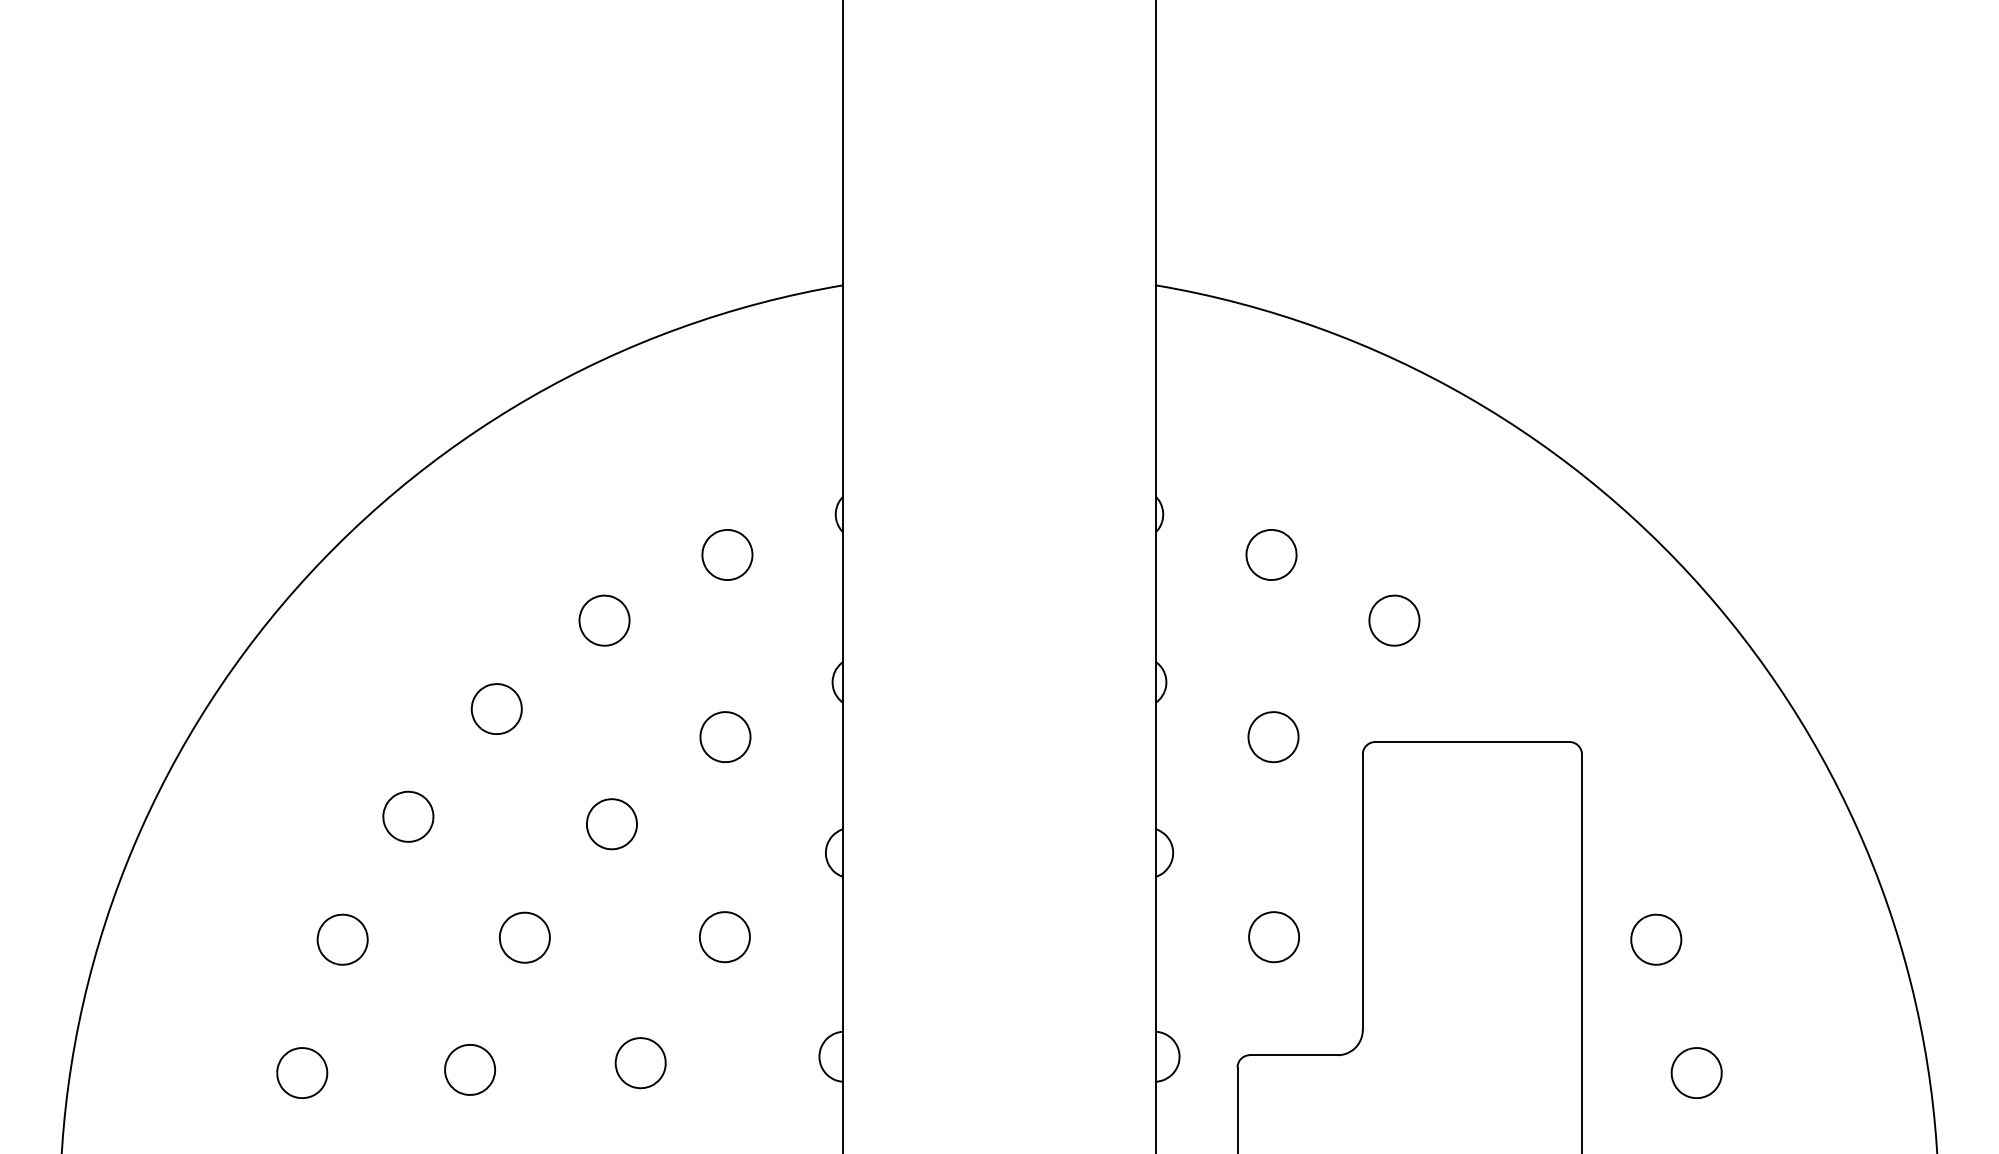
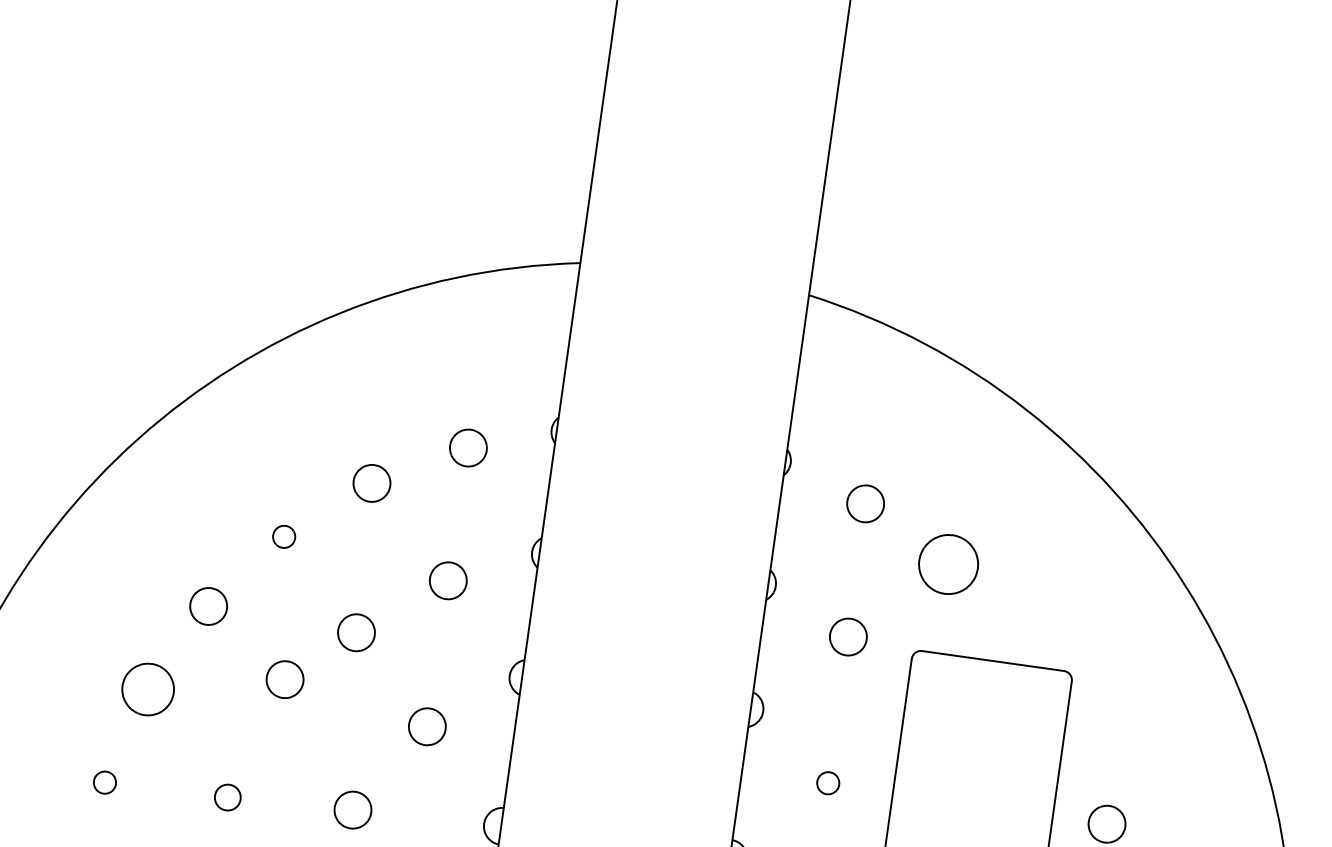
part: (1394, 620) -> (948, 564), size x1.6
part: (496, 708) -> (284, 536), size x0.6
part: (524, 937) -> (284, 679), moved
part: (1273, 937) -> (827, 783), size x0.6
part: (342, 939) -> (147, 689), size x1.4
part: (470, 1069) -> (228, 797), size x0.7
part: (302, 1072) -> (105, 782), size x0.6

